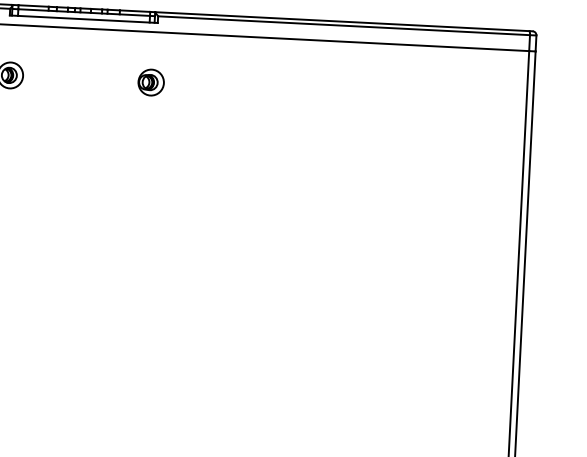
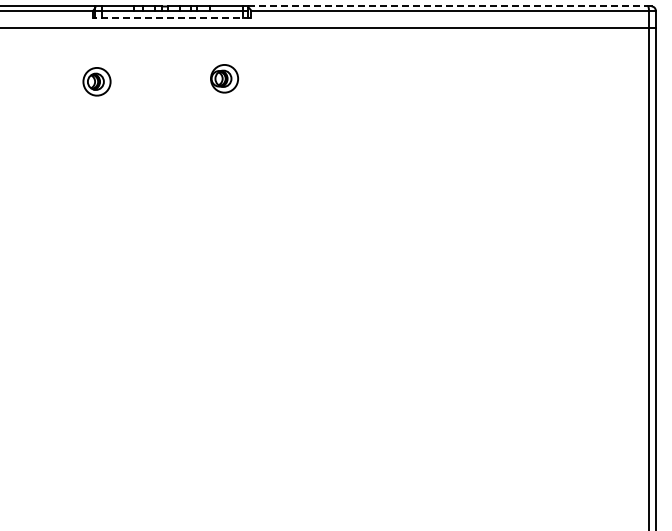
line: (83, 18) -> (171, 17), solid -> dashed
line: (342, 21) -> (448, 6), solid -> dashed
part: (151, 82) -> (224, 78), moved

